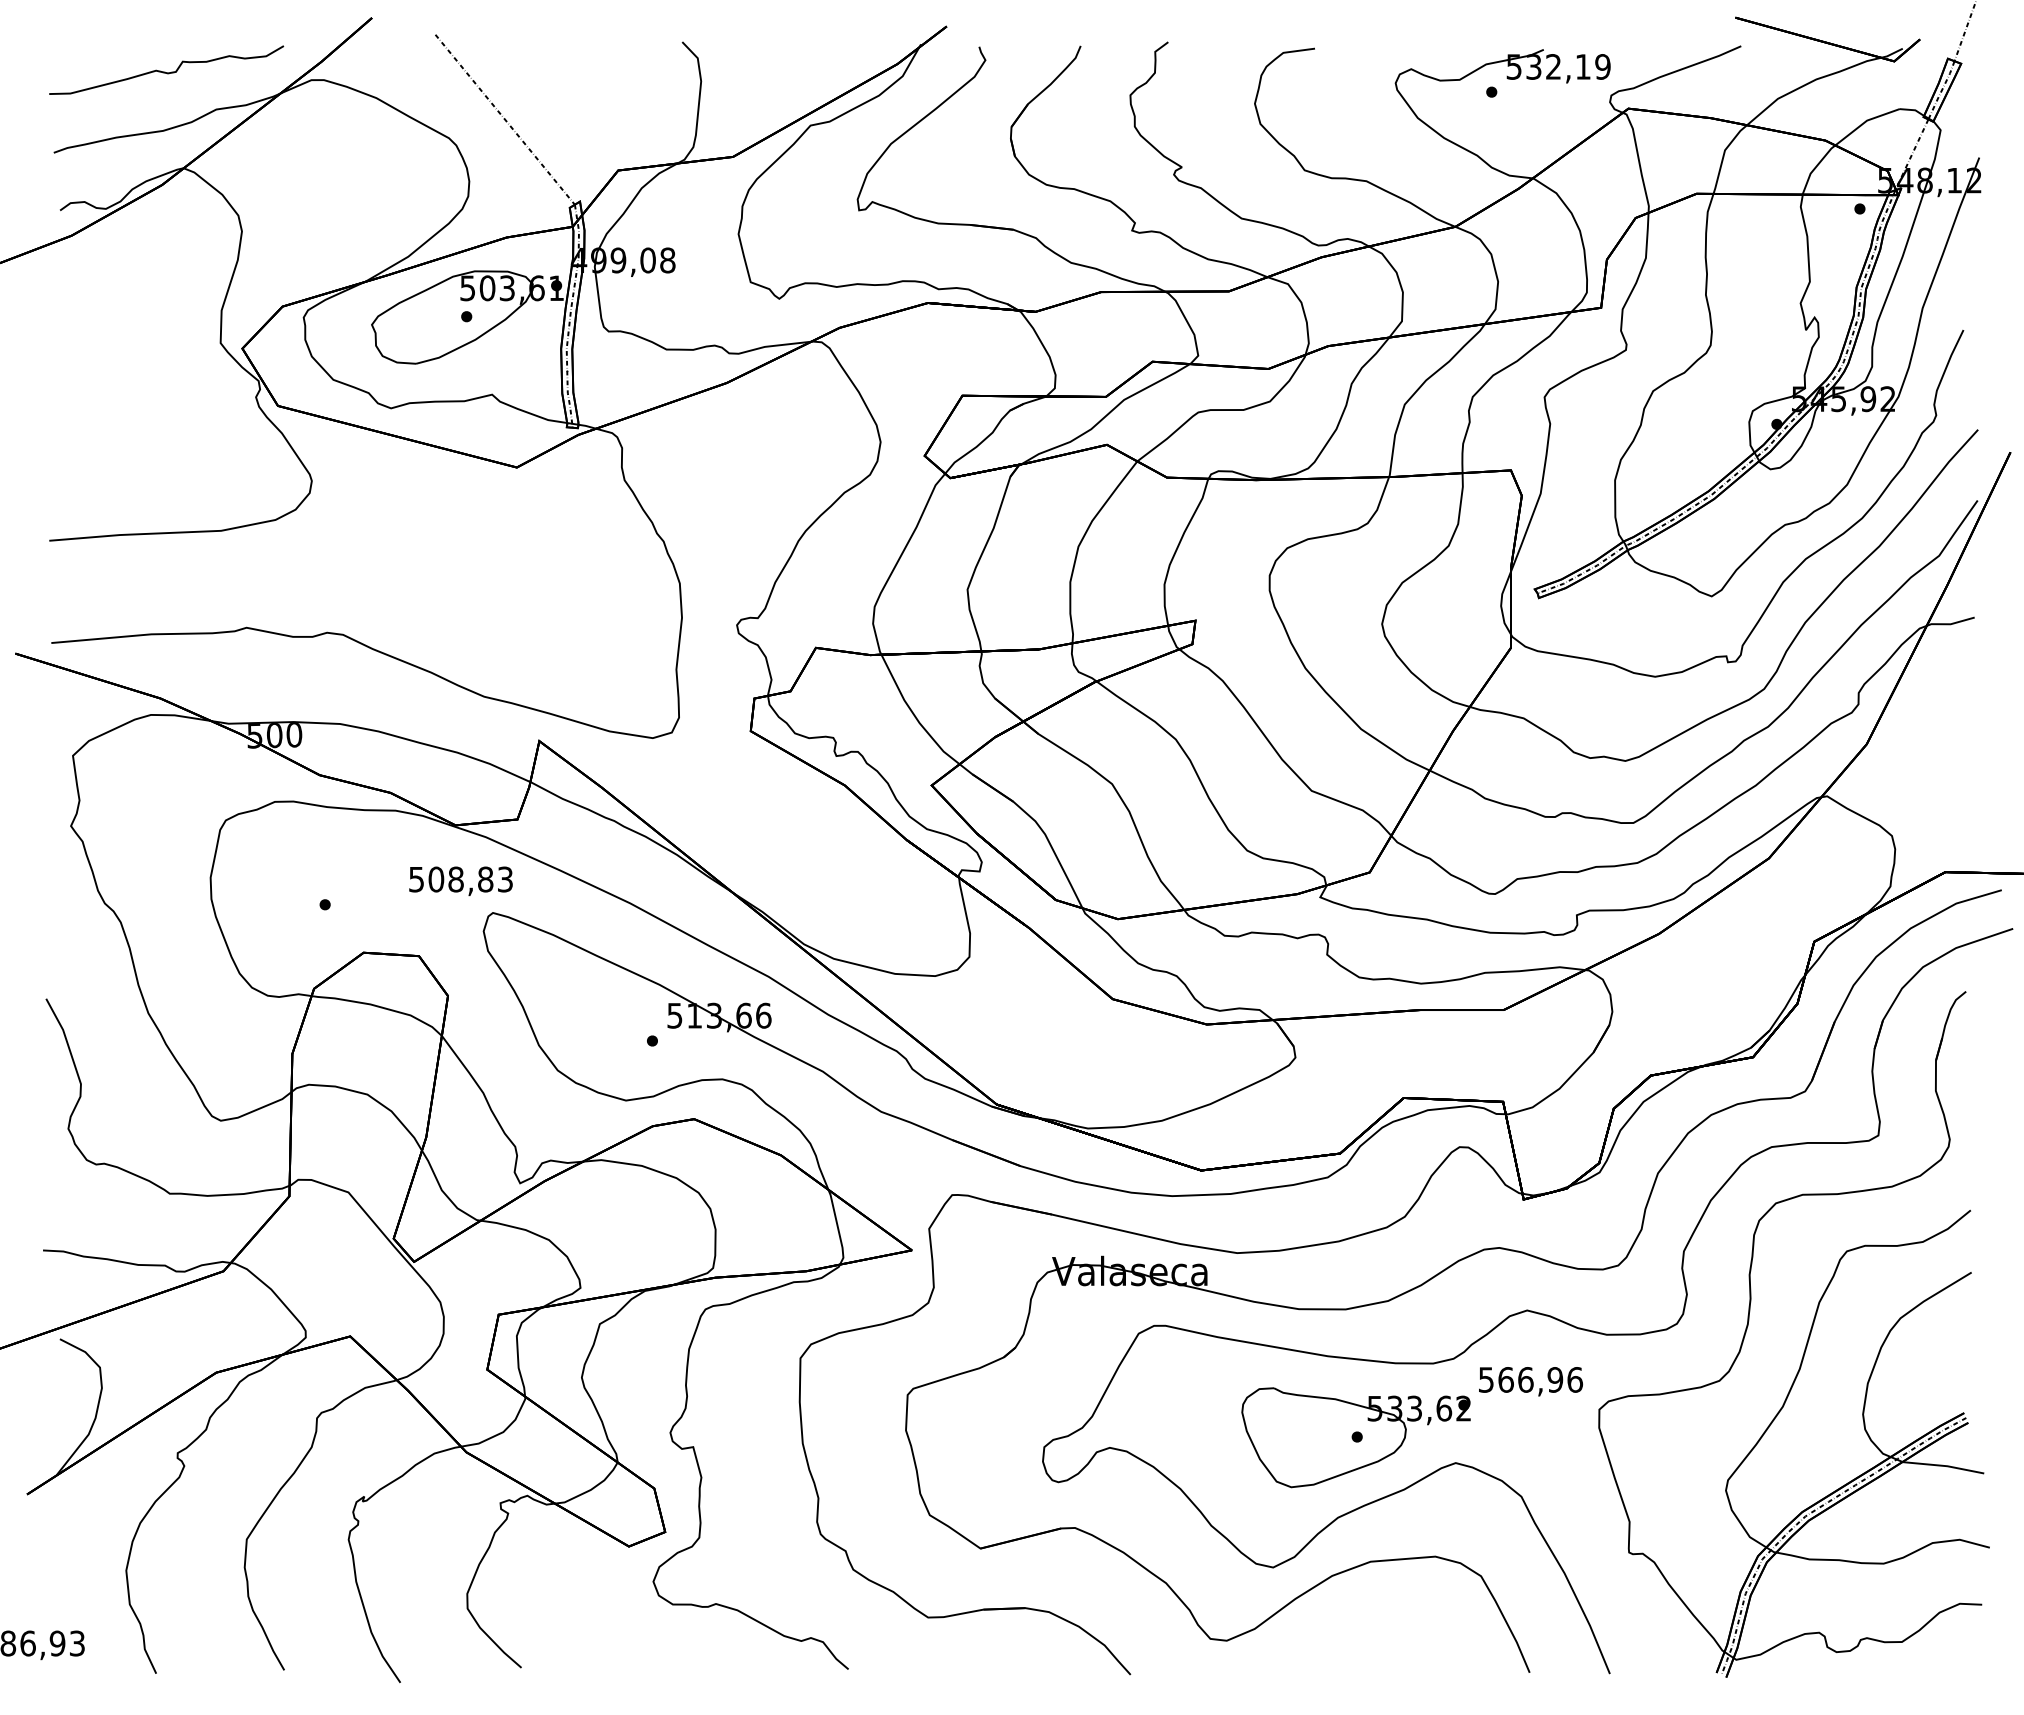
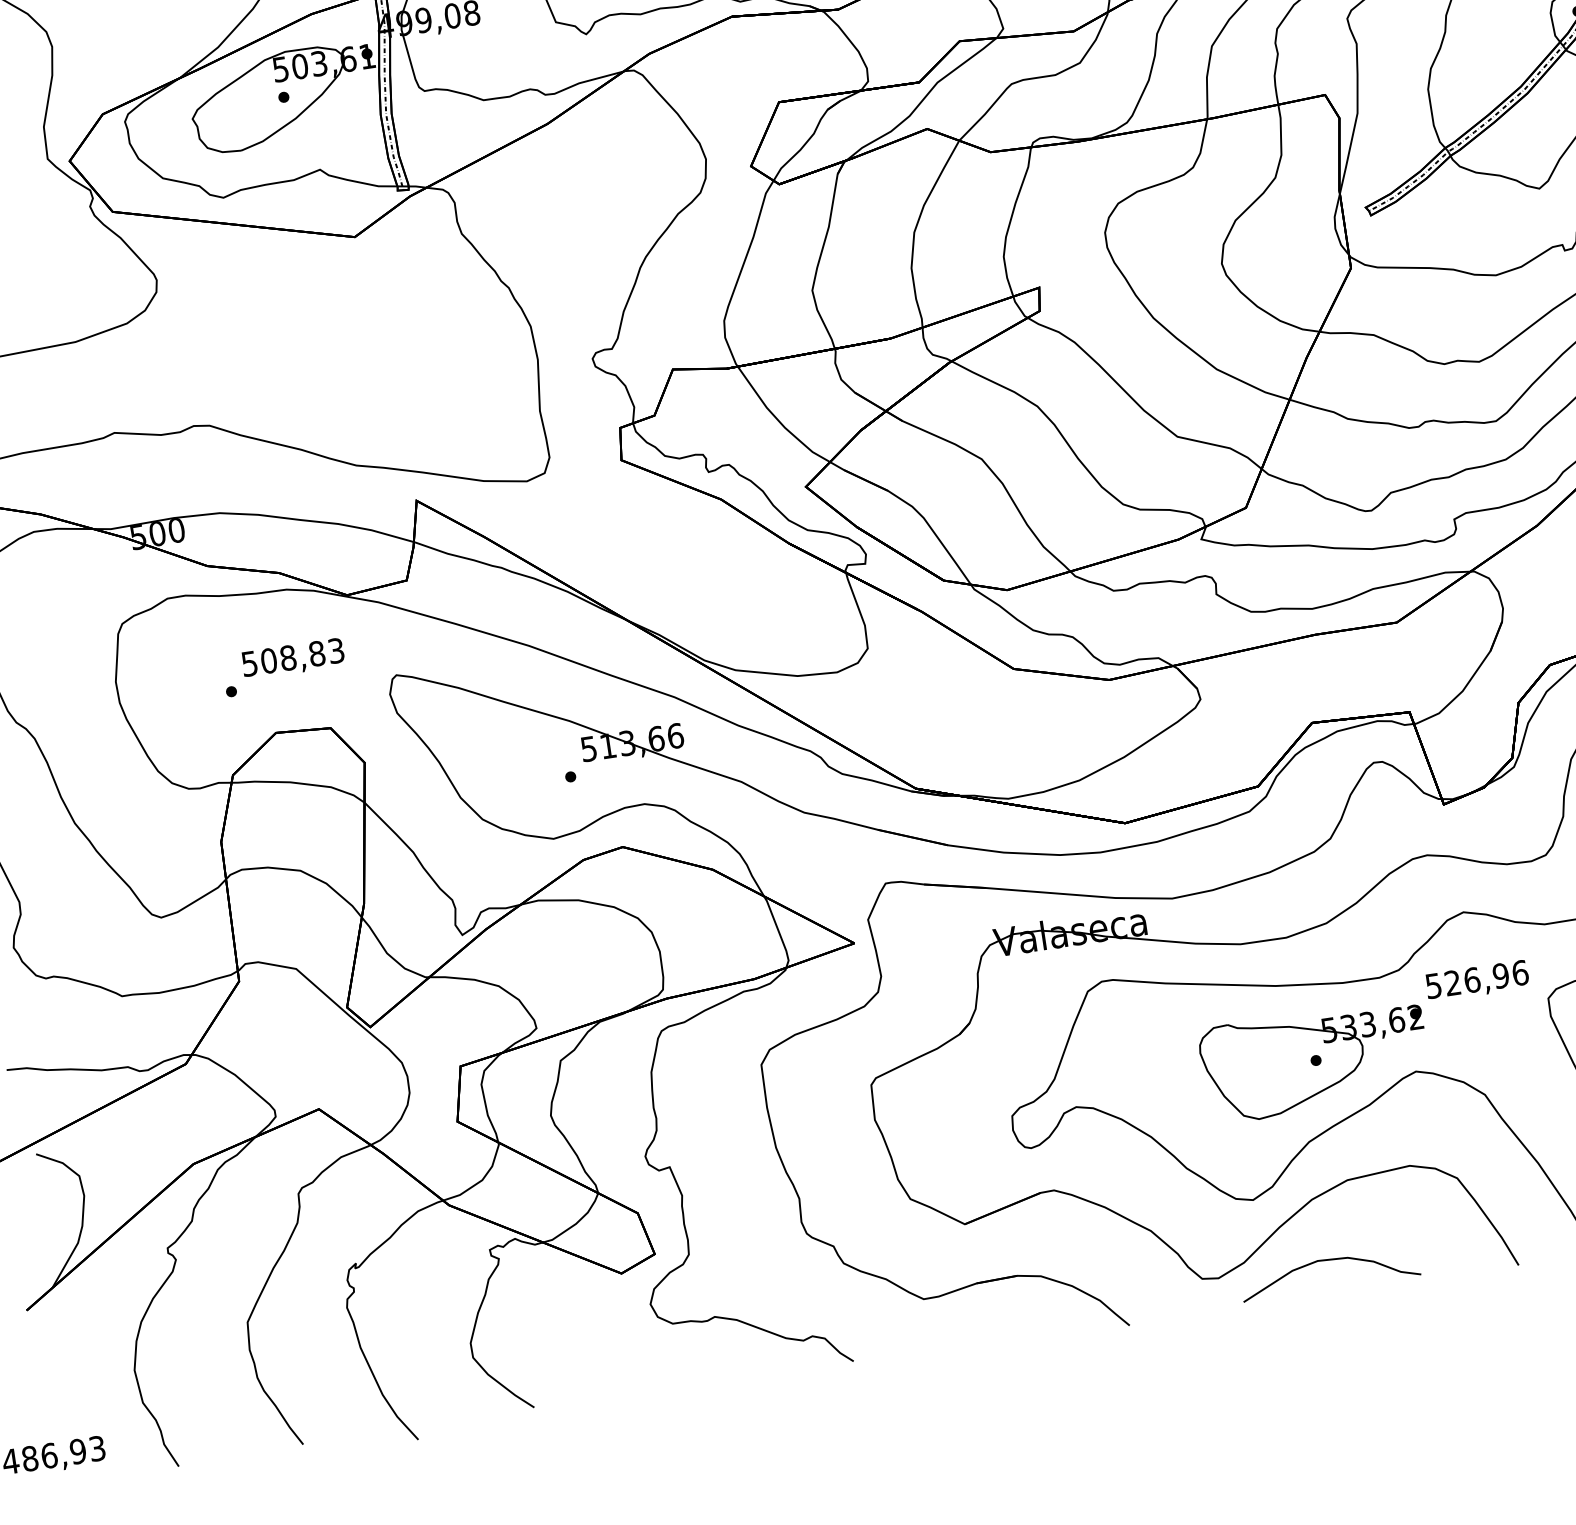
text: (460, 881) -> (292, 659), moved
text: (1505, 1379) -> (1452, 982), 566,96 -> 526,96
curve: (1339, 1639) -> (1328, 1260), added

